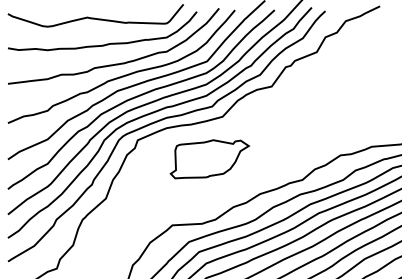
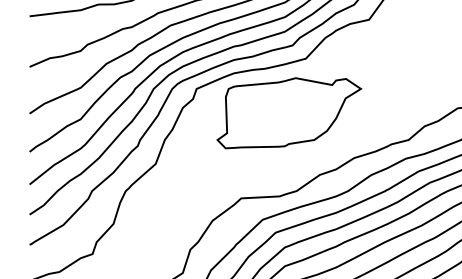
part: (209, 159) -> (288, 113), size x1.43

